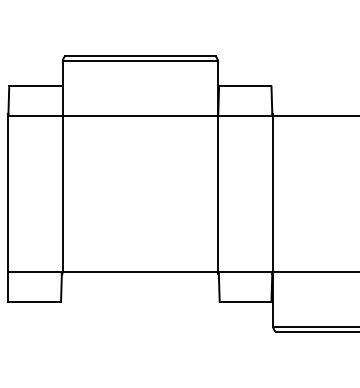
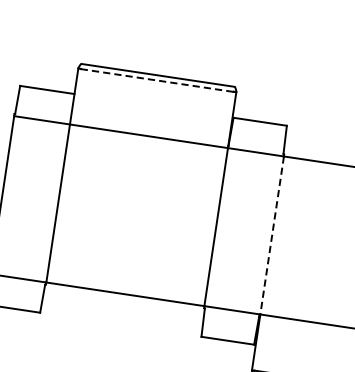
line: (140, 61) -> (157, 80), solid -> dashed
line: (273, 194) -> (272, 236), solid -> dashed

